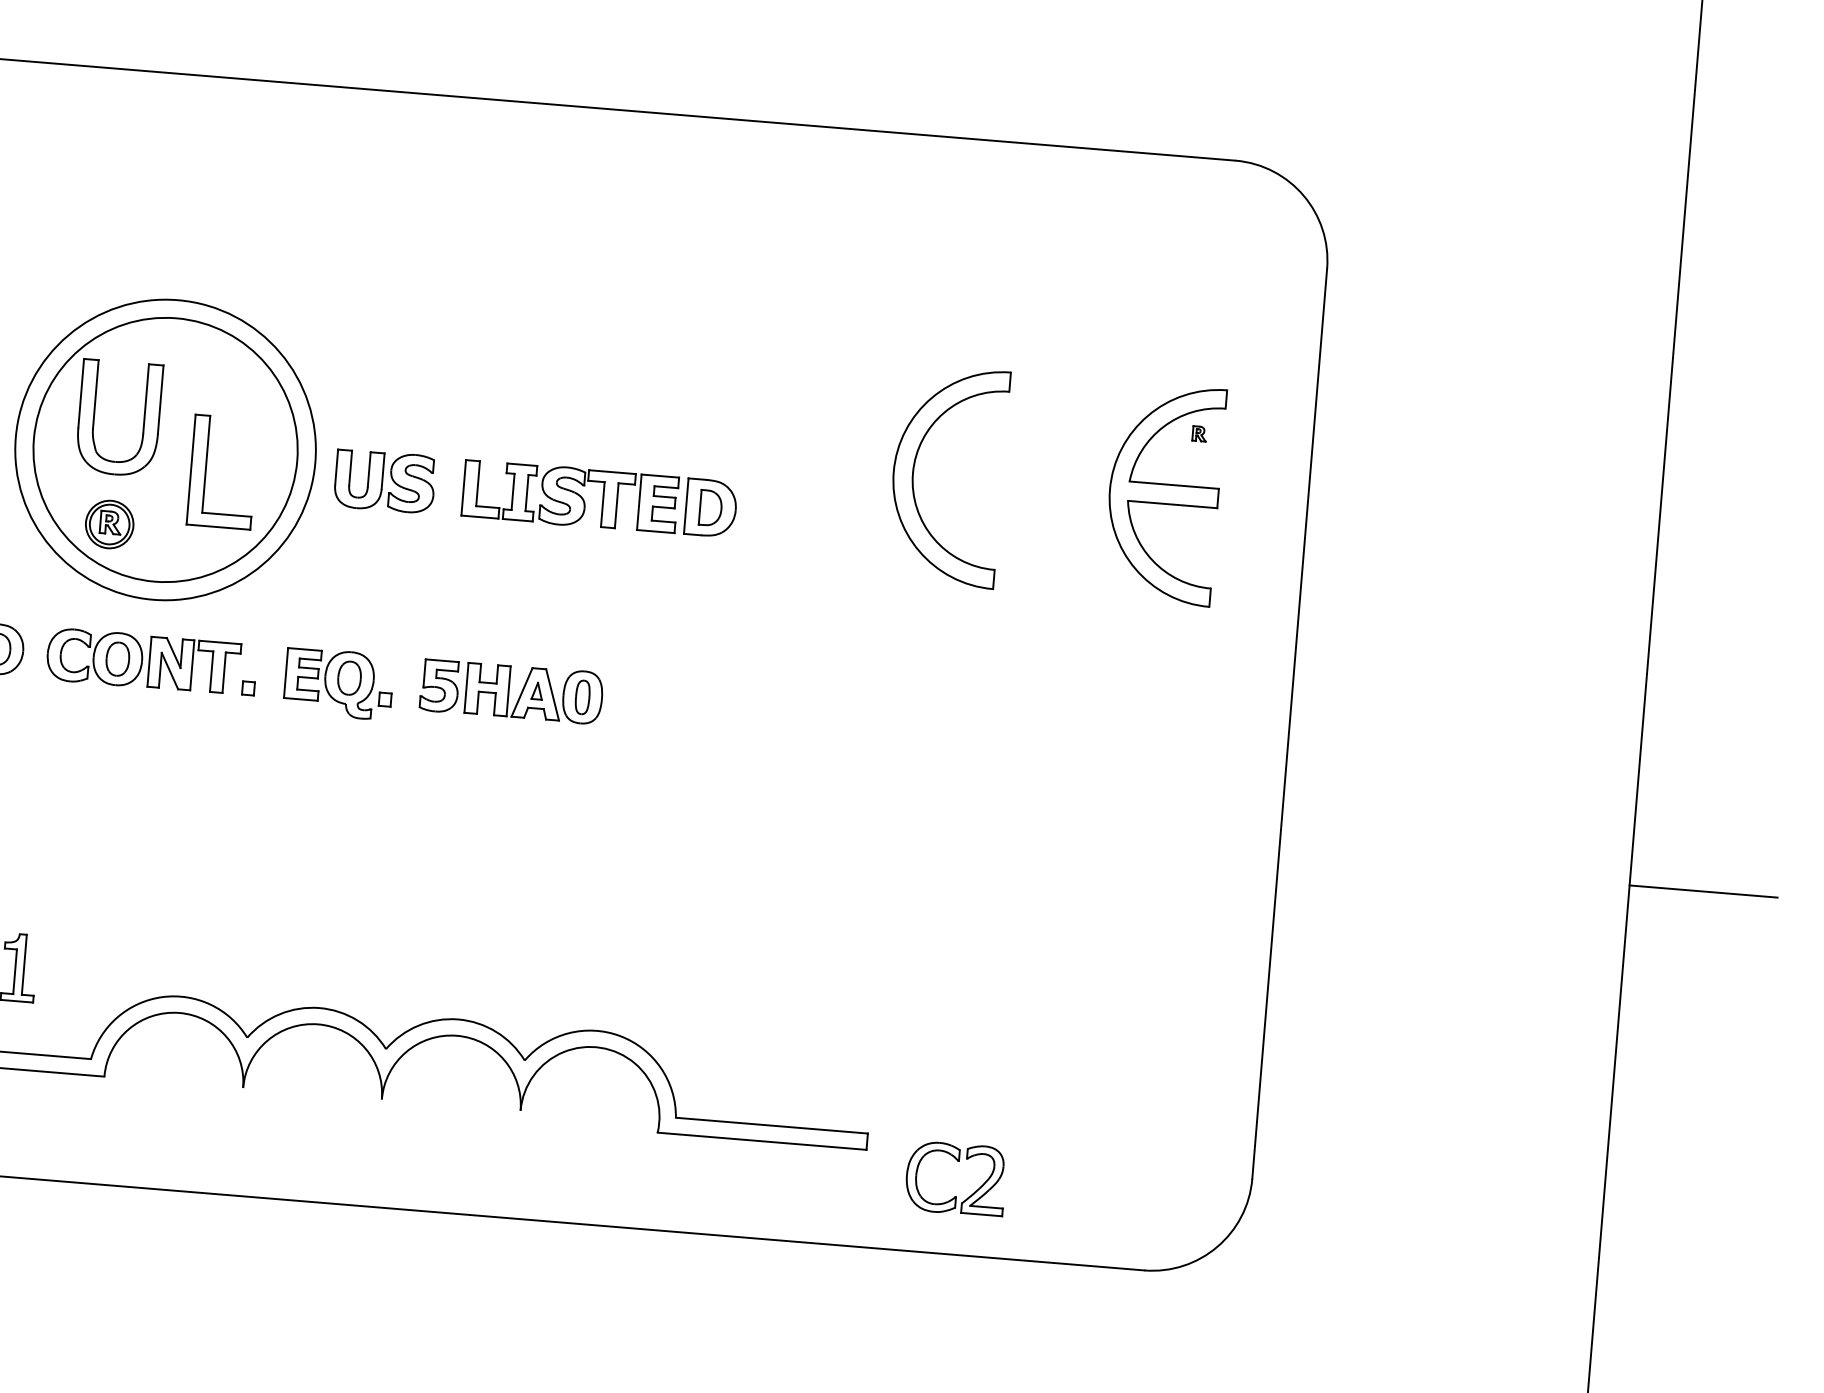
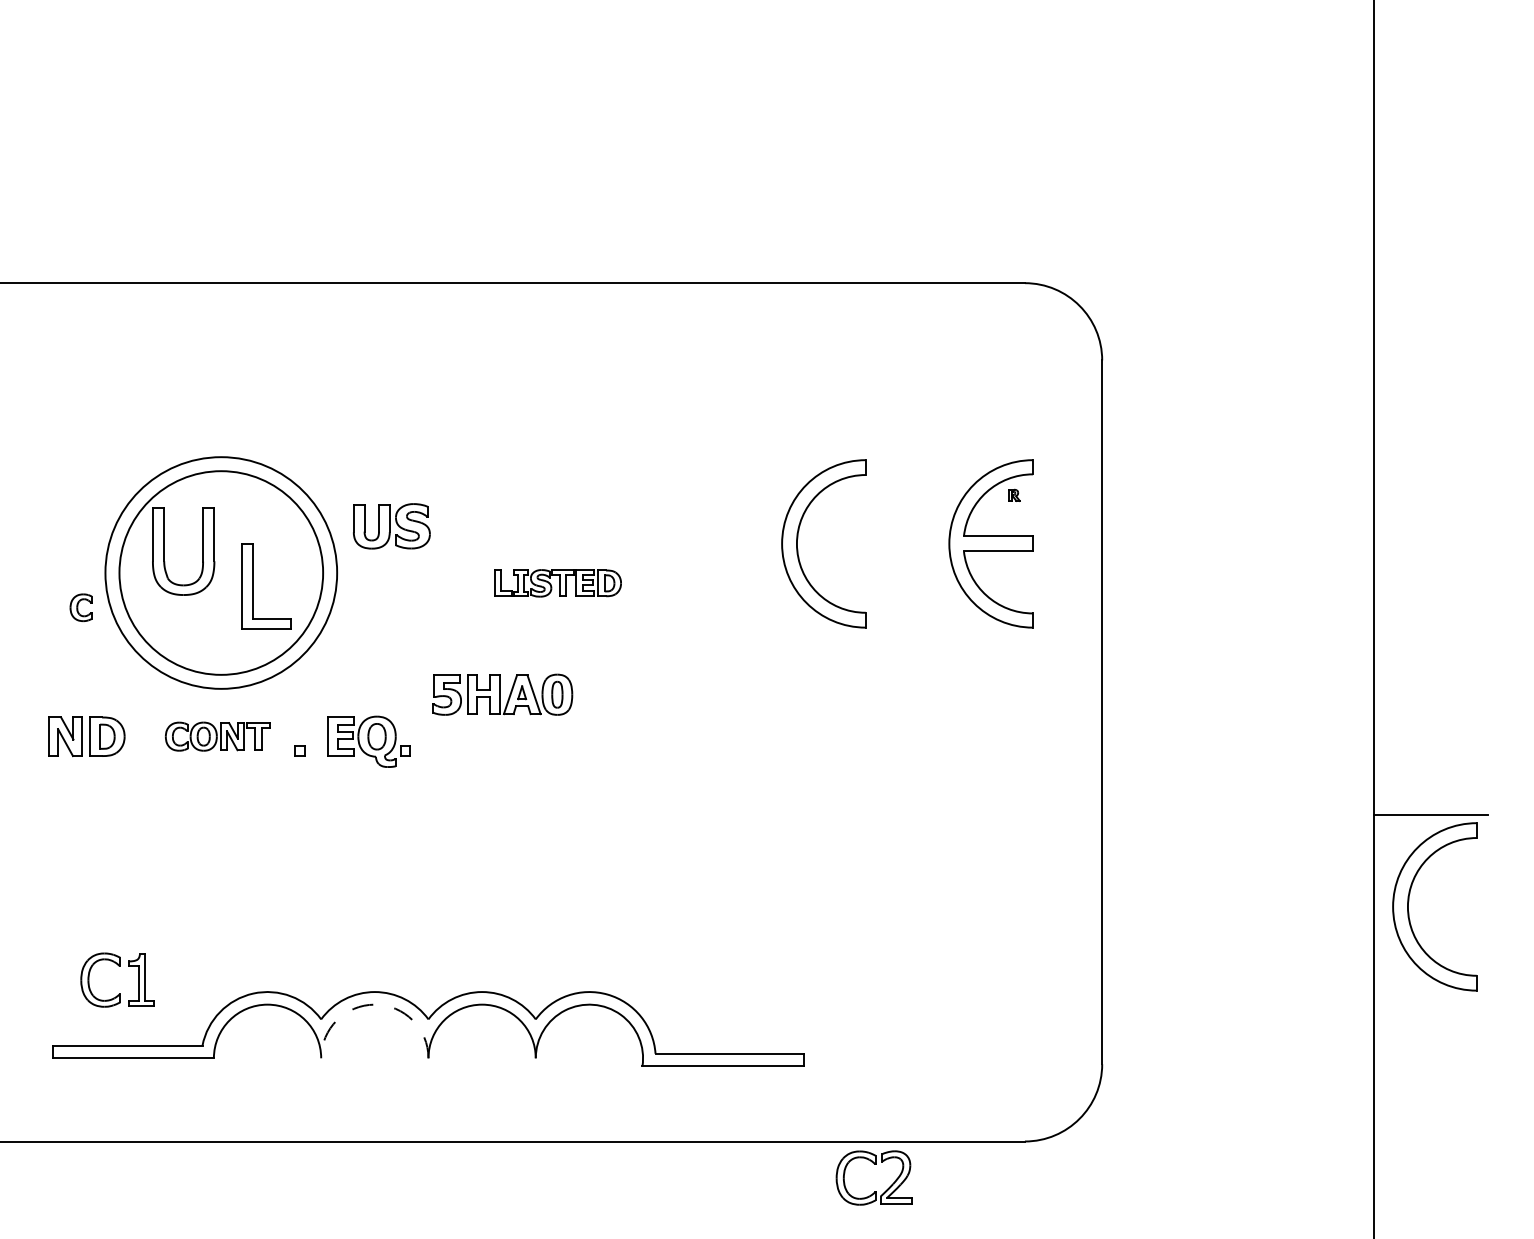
part: (384, 481) -> (391, 526), moved
part: (599, 499) -> (557, 583), size x0.6
part: (108, 524) -> (182, 633), removed
part: (143, 660) -> (217, 736), size x0.7
part: (511, 691) -> (502, 694), moved
part: (1666, 1000) -> (1409, 901), added
arc: (317, 1024) -> (374, 1004), solid -> dashed
part: (957, 1161) -> (874, 1164), moved

